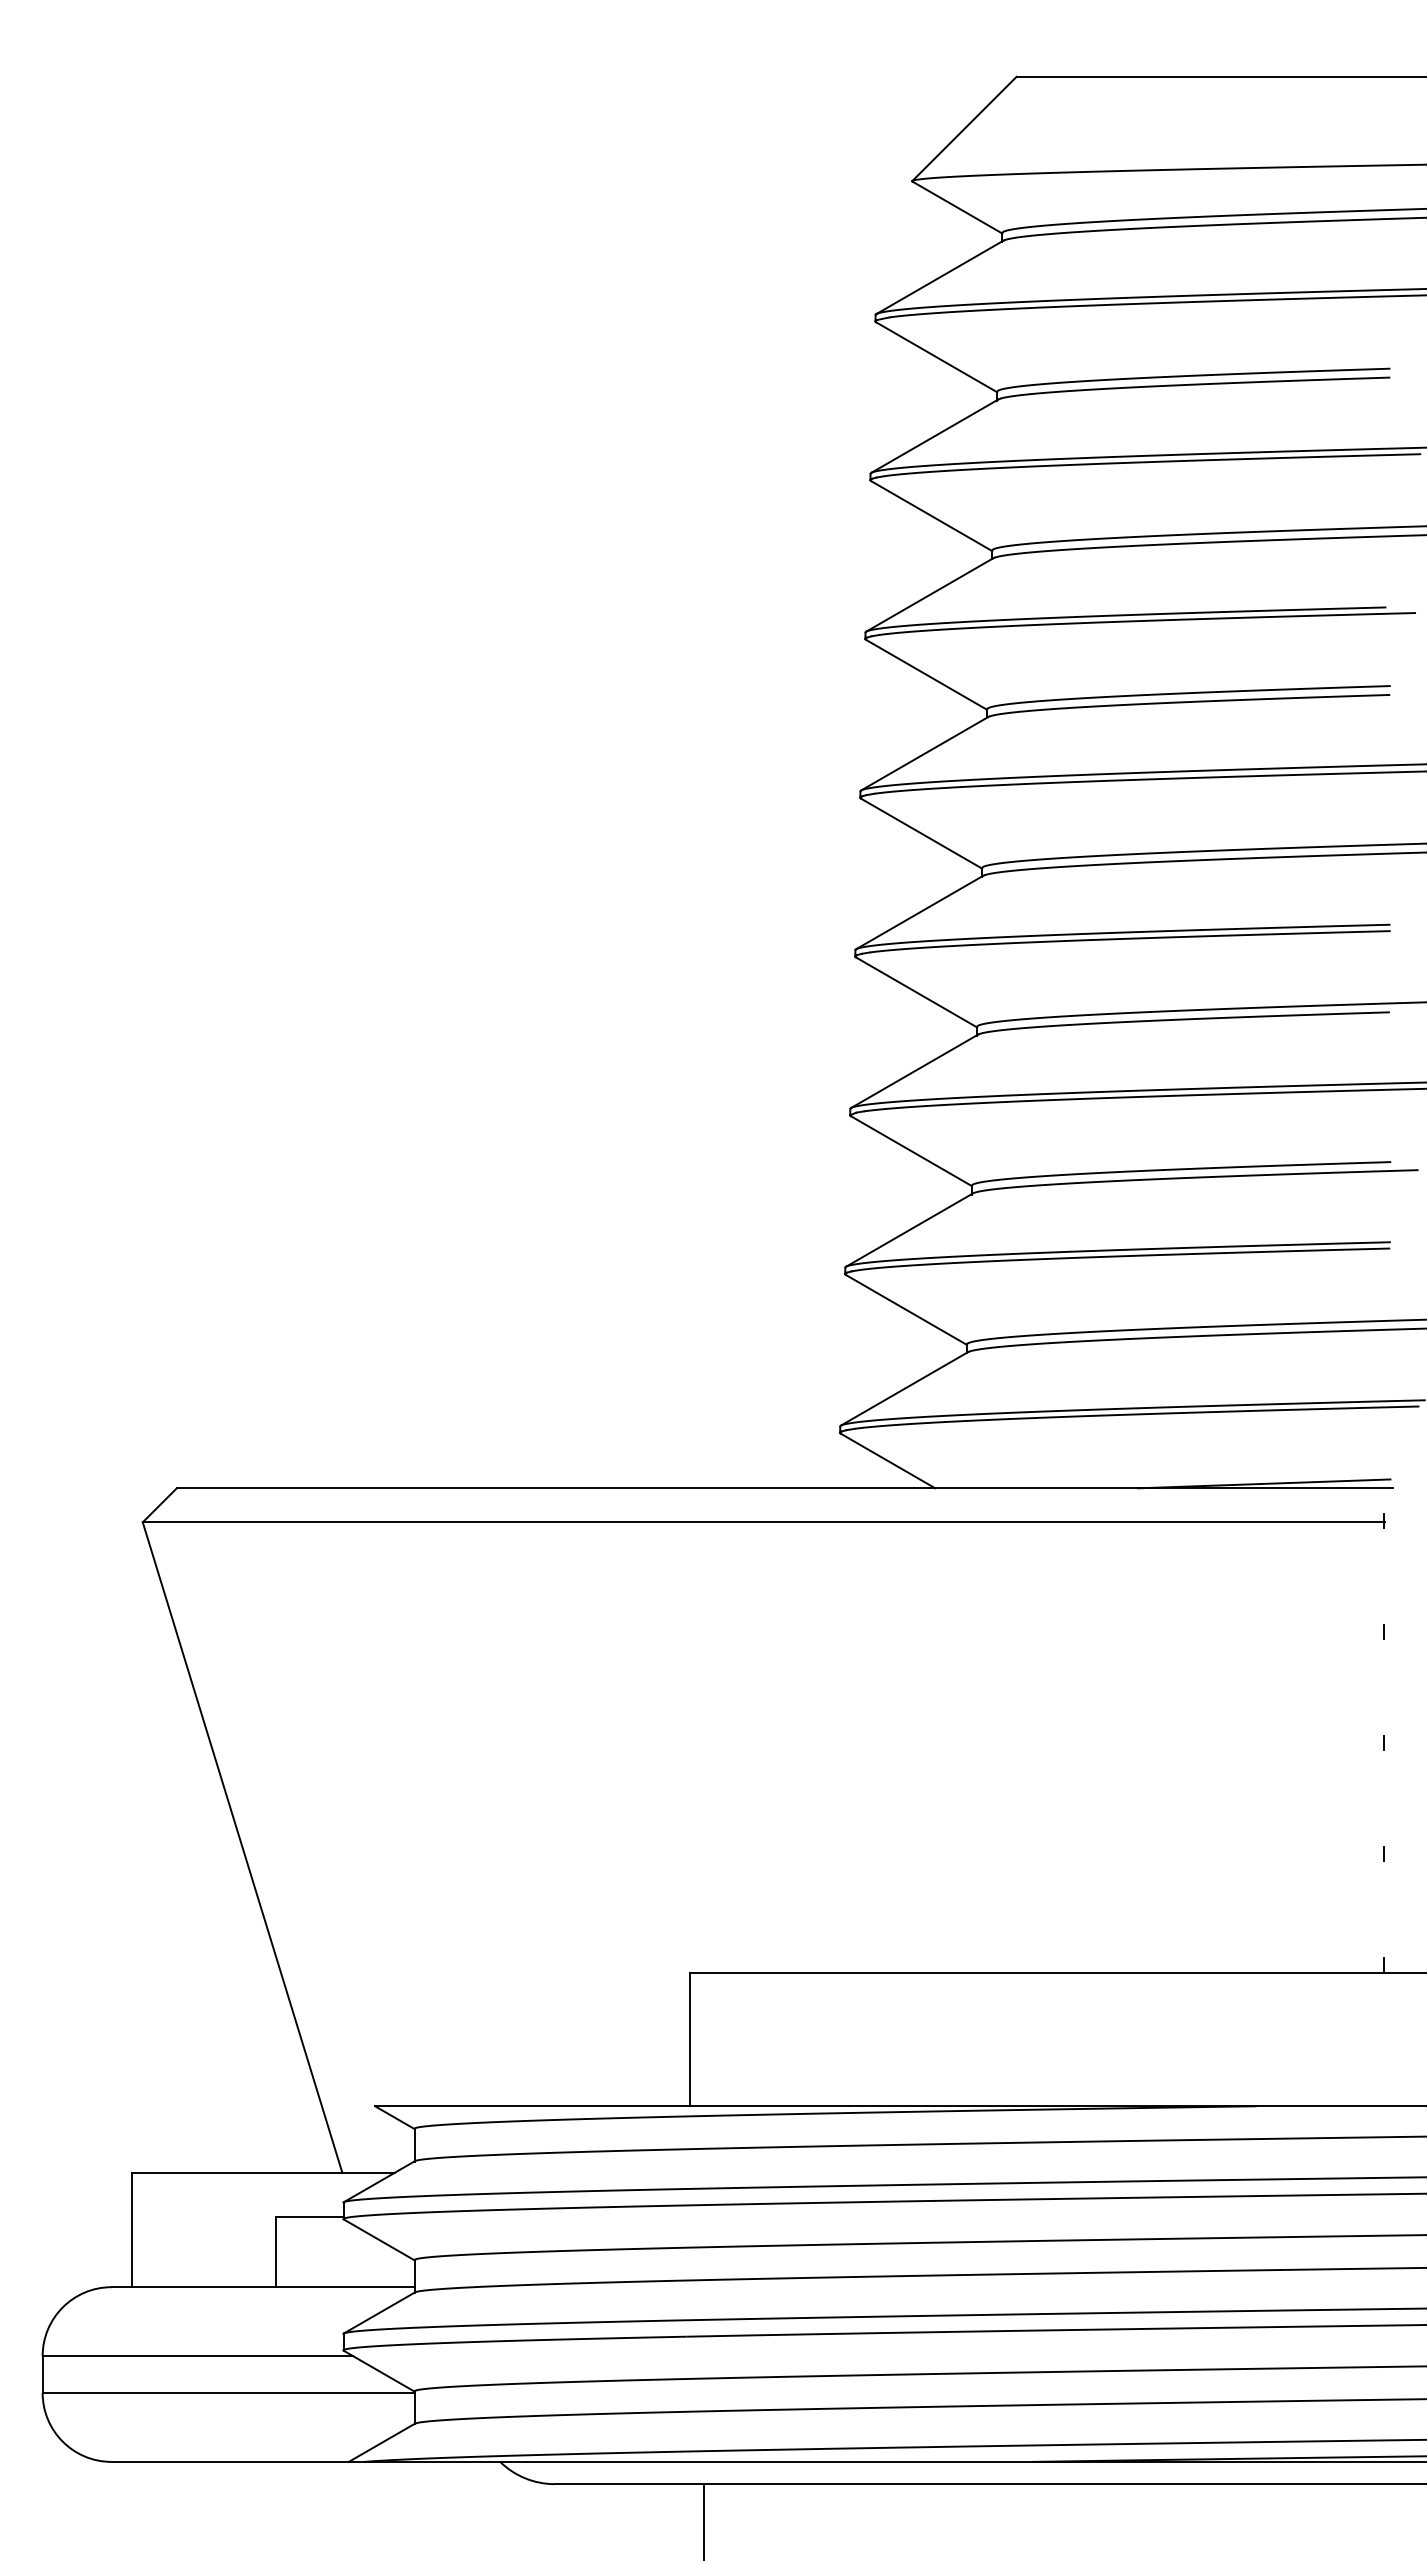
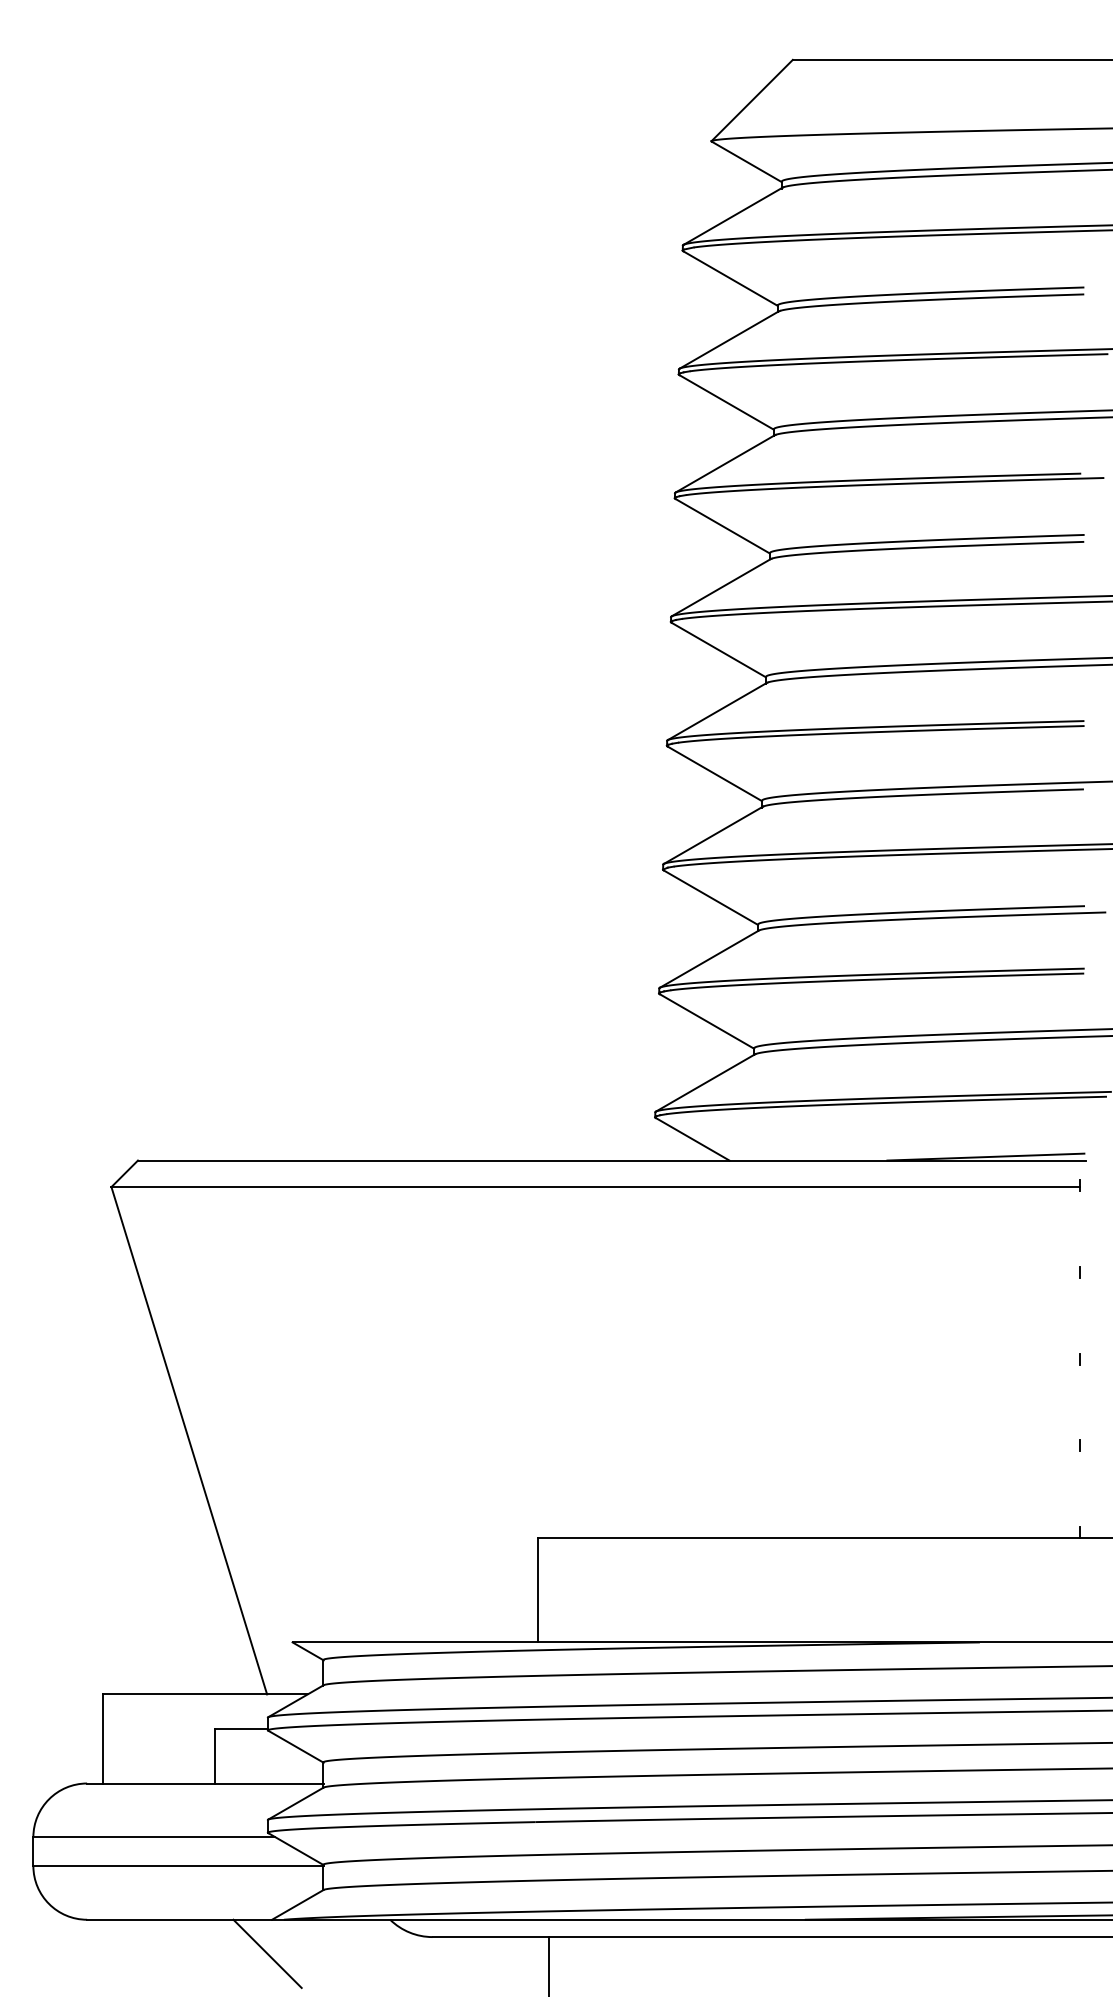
line: (342, 2505) -> (267, 1953), added

